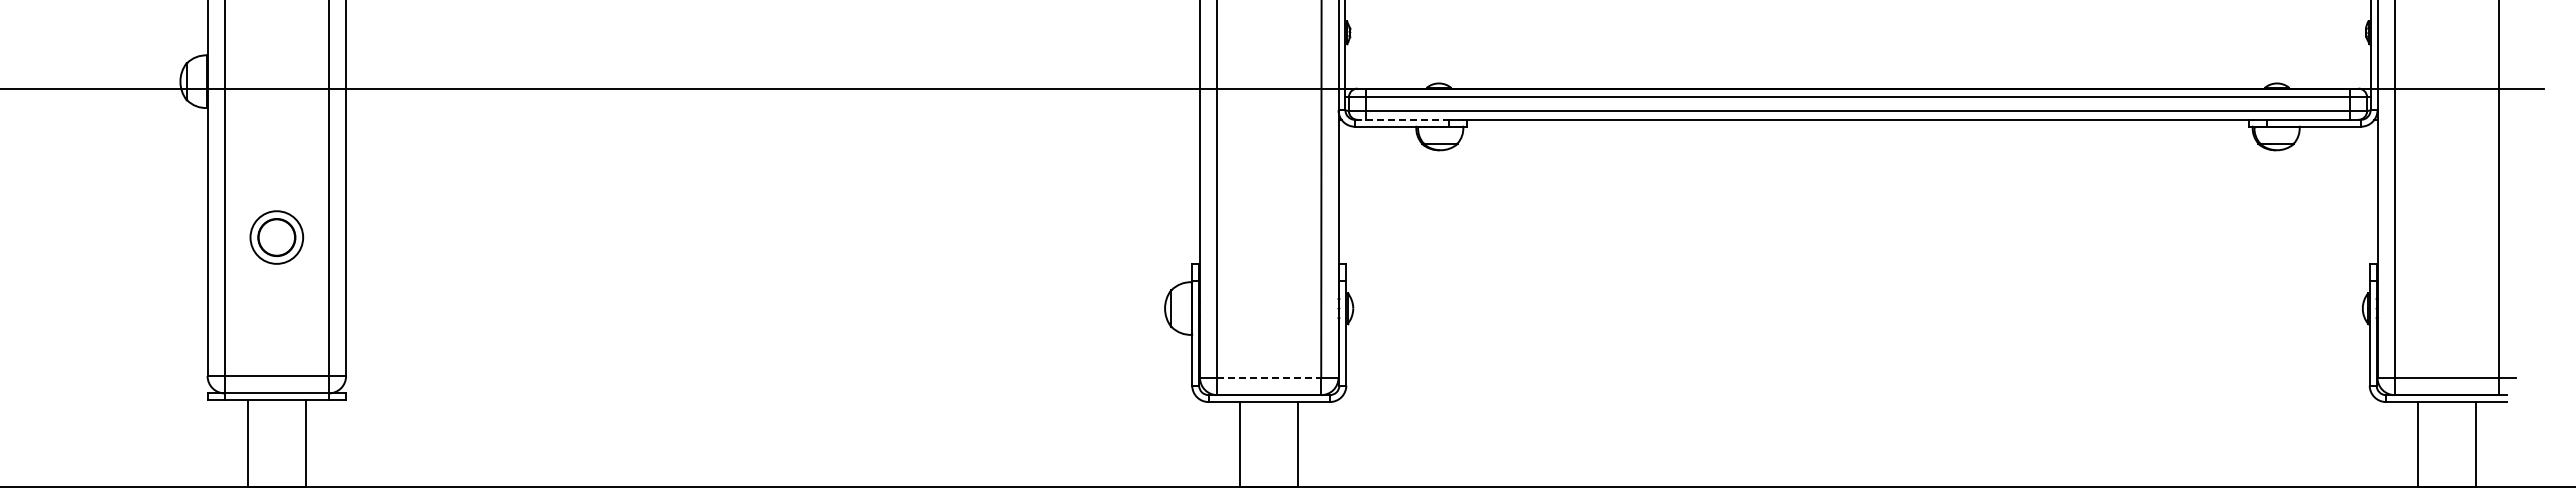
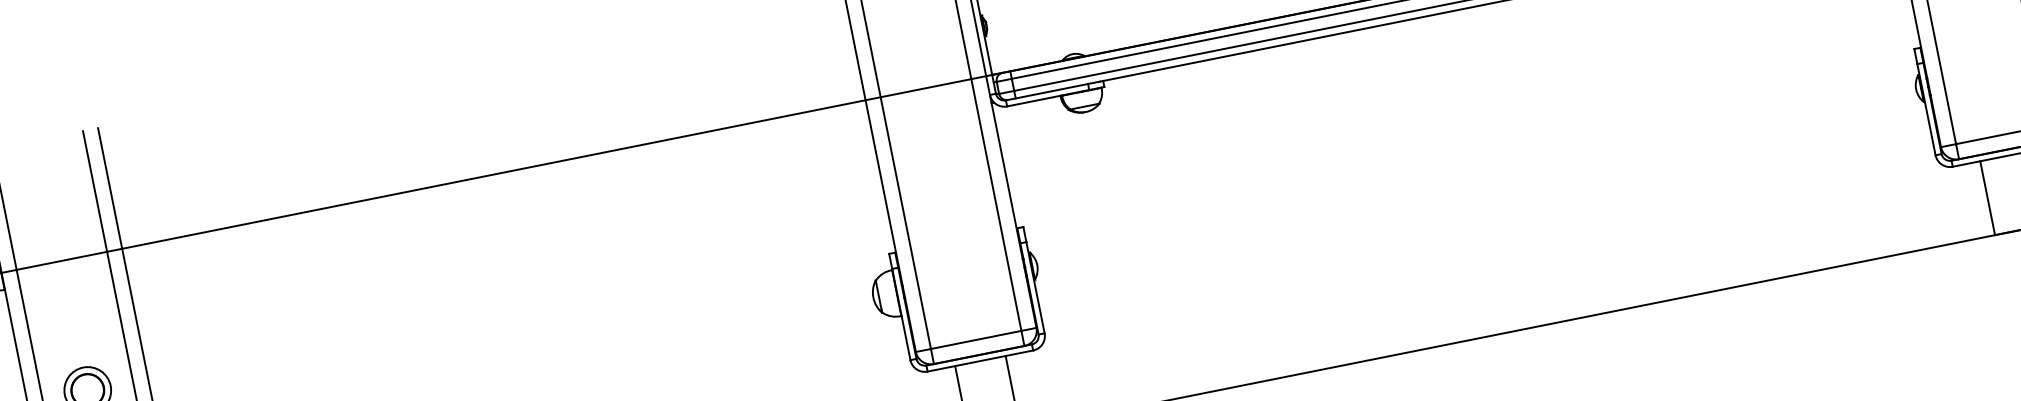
line: (1402, 119) -> (1047, 91), dashed -> solid
line: (1269, 377) -> (976, 339), dashed -> solid

